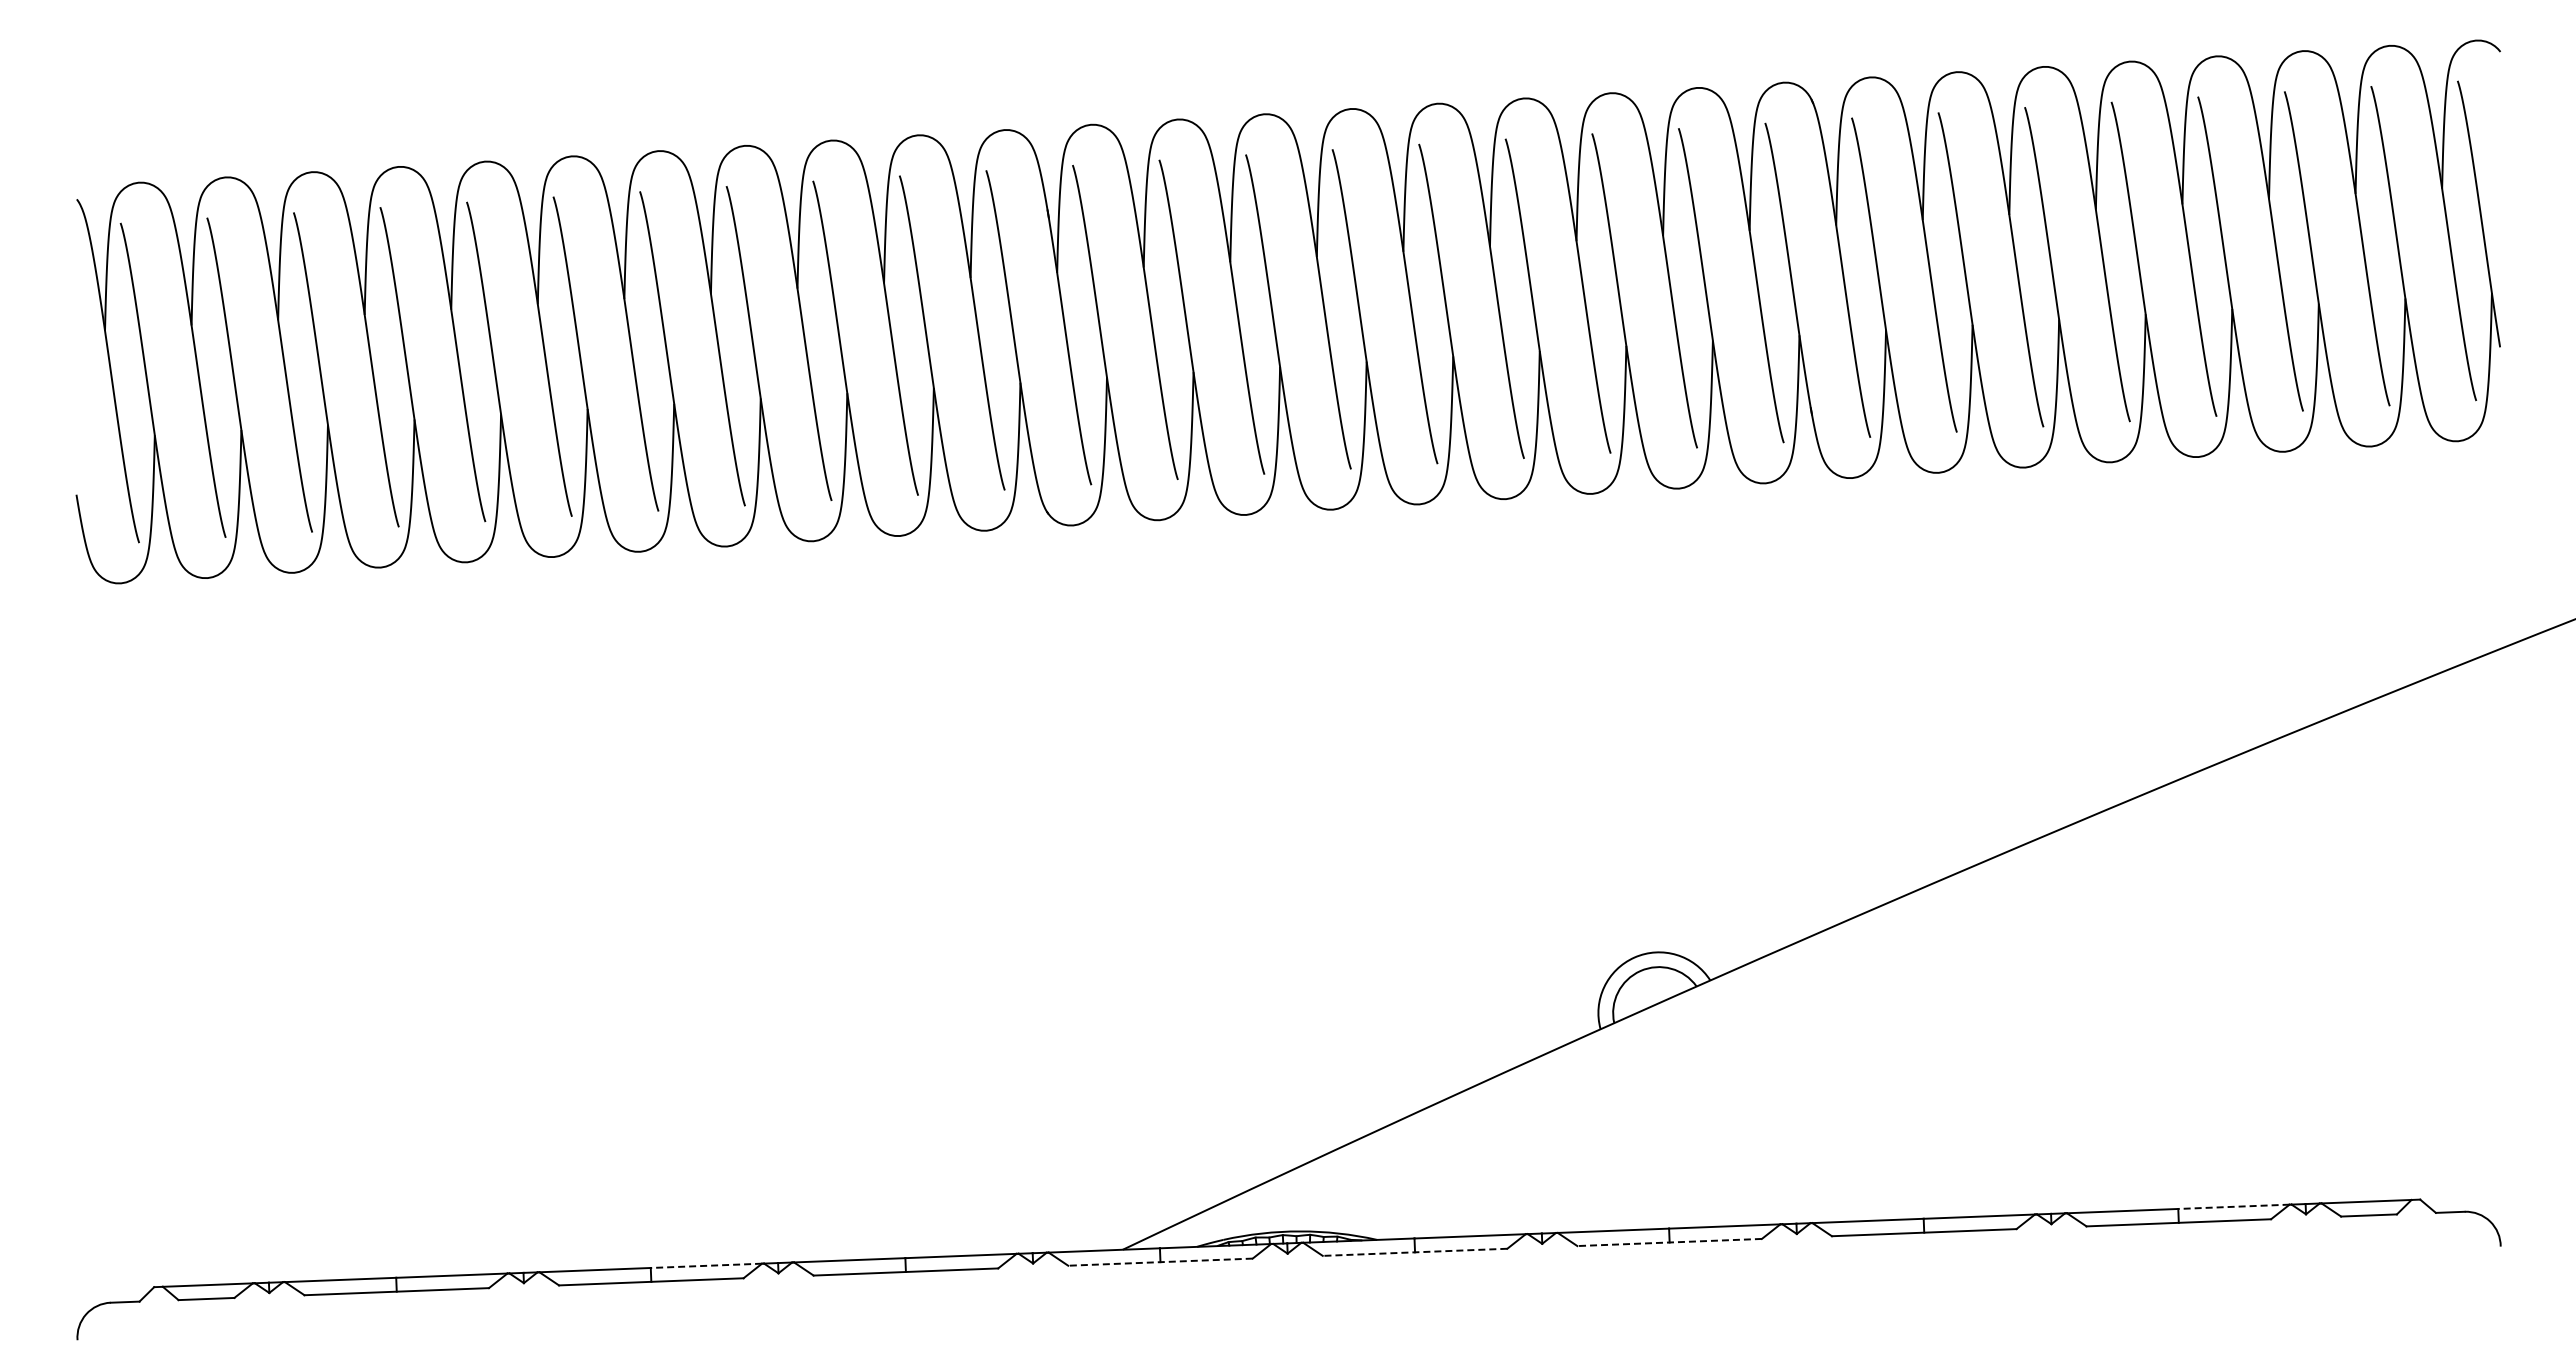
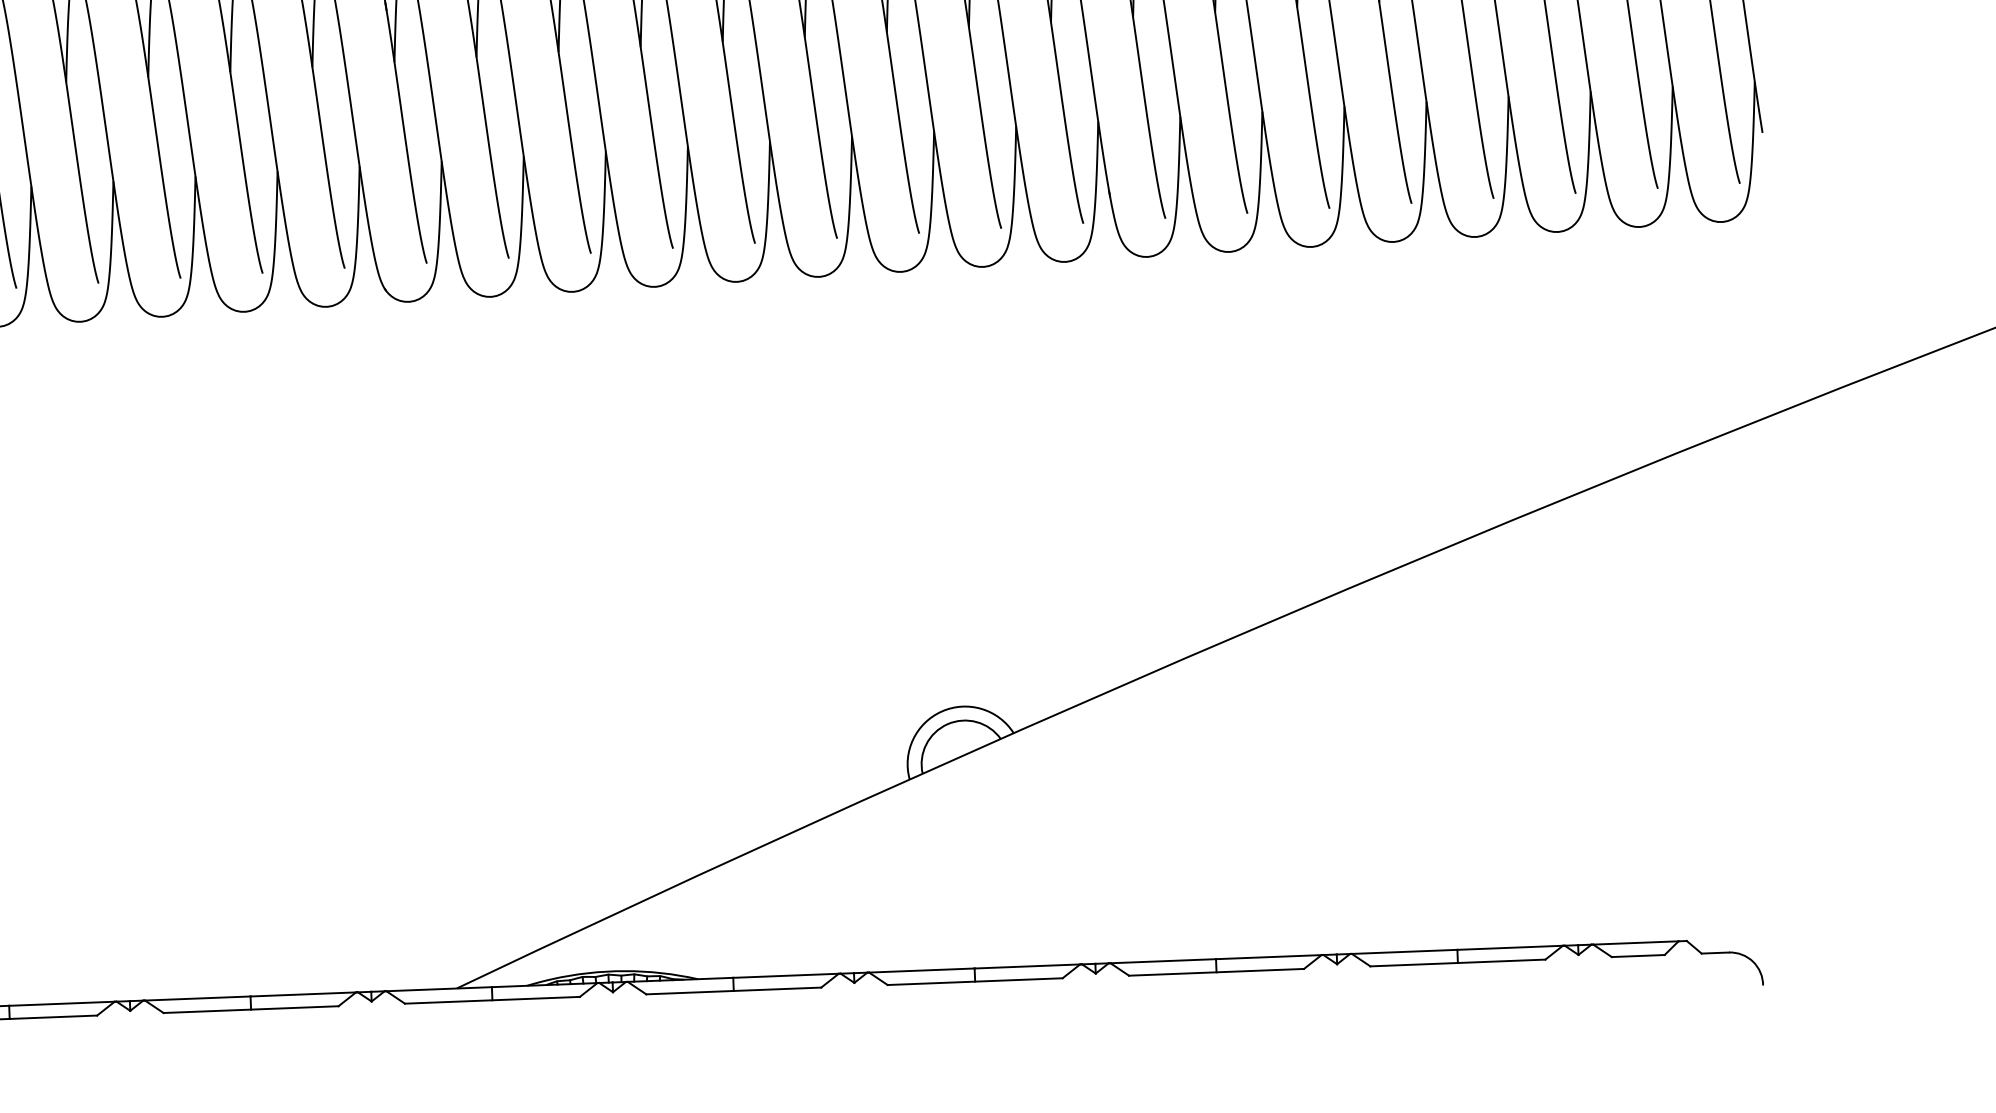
line: (2233, 1206) -> (1509, 947), dashed -> solid
line: (1669, 1242) -> (975, 981), dashed -> solid
line: (1414, 1252) -> (733, 991), dashed -> solid
line: (1159, 1262) -> (491, 1000), dashed -> solid
line: (706, 1265) -> (62, 1003), dashed -> solid

